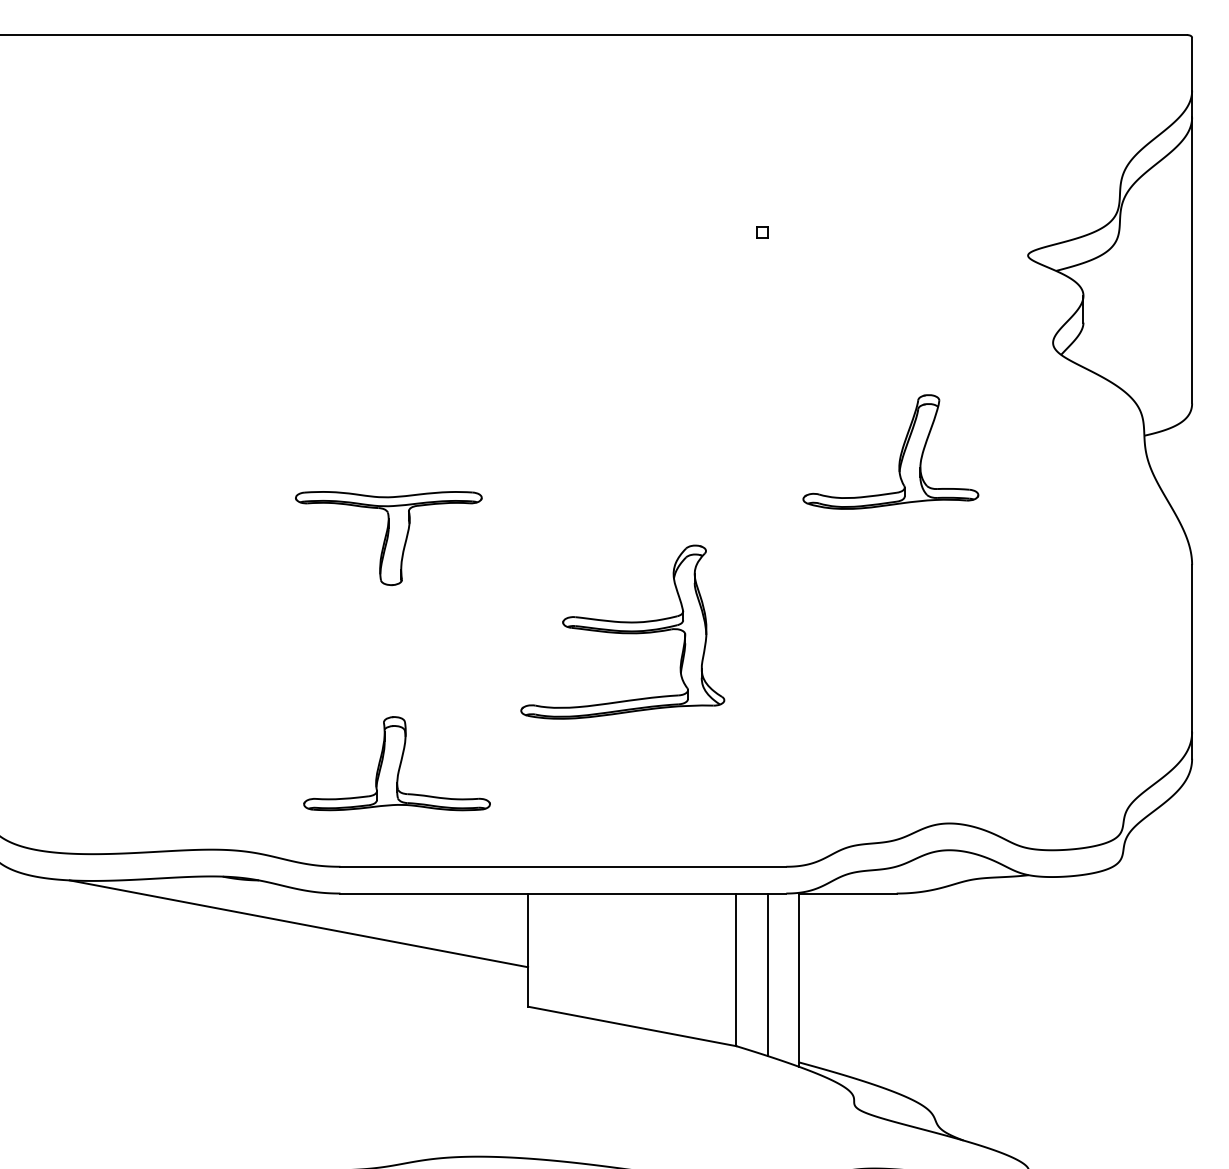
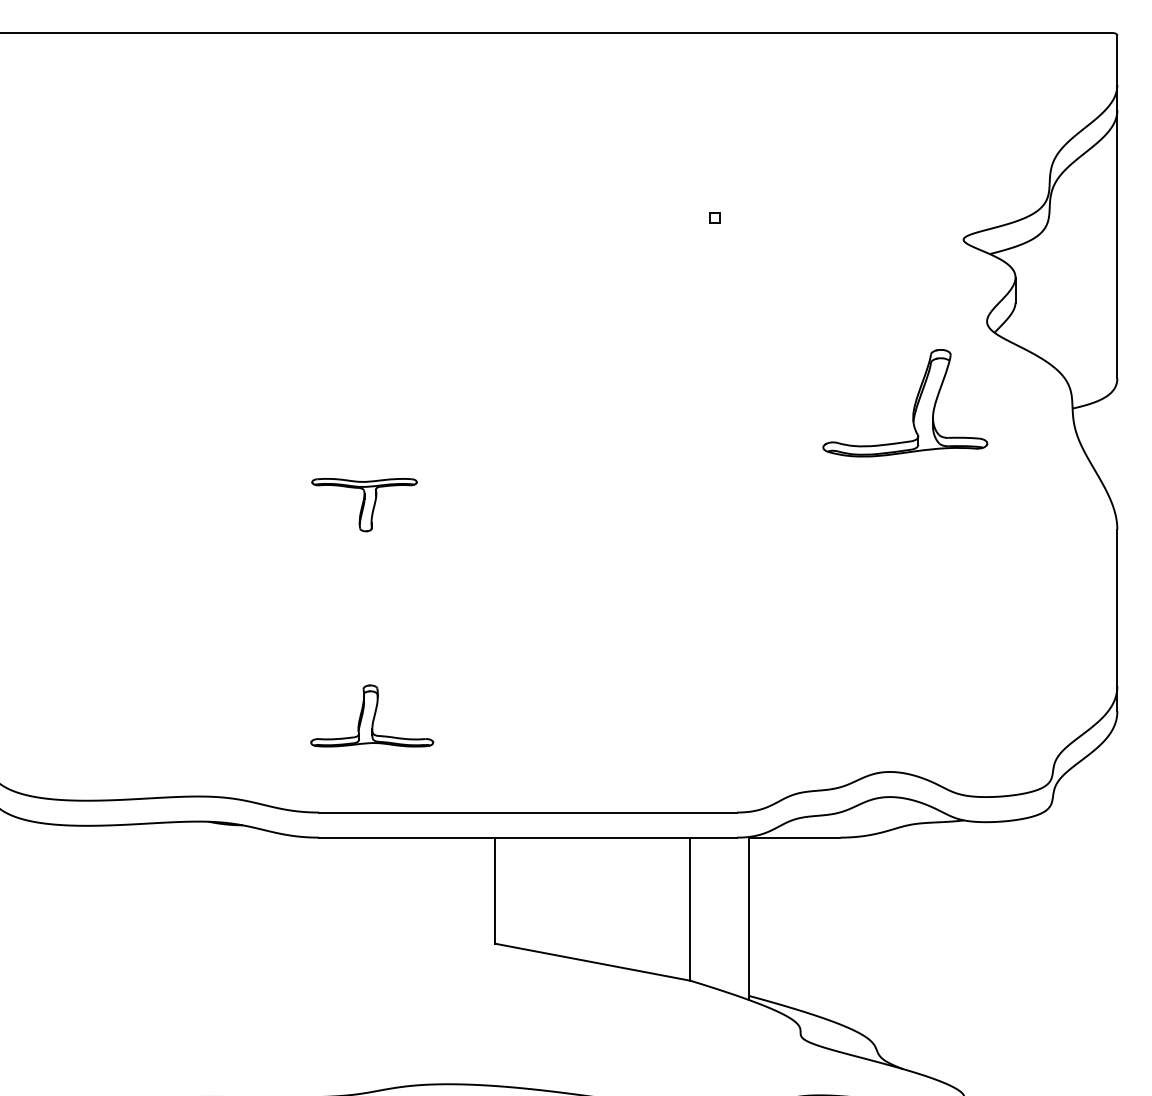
part: (900, 452) -> (914, 403), moved
part: (388, 538) -> (364, 504), size x0.6
part: (622, 631) -> (583, 592), removed
part: (396, 763) -> (371, 715), size x0.7
line: (298, 923) -> (279, 865), removed
line: (767, 974) -> (719, 913), removed

